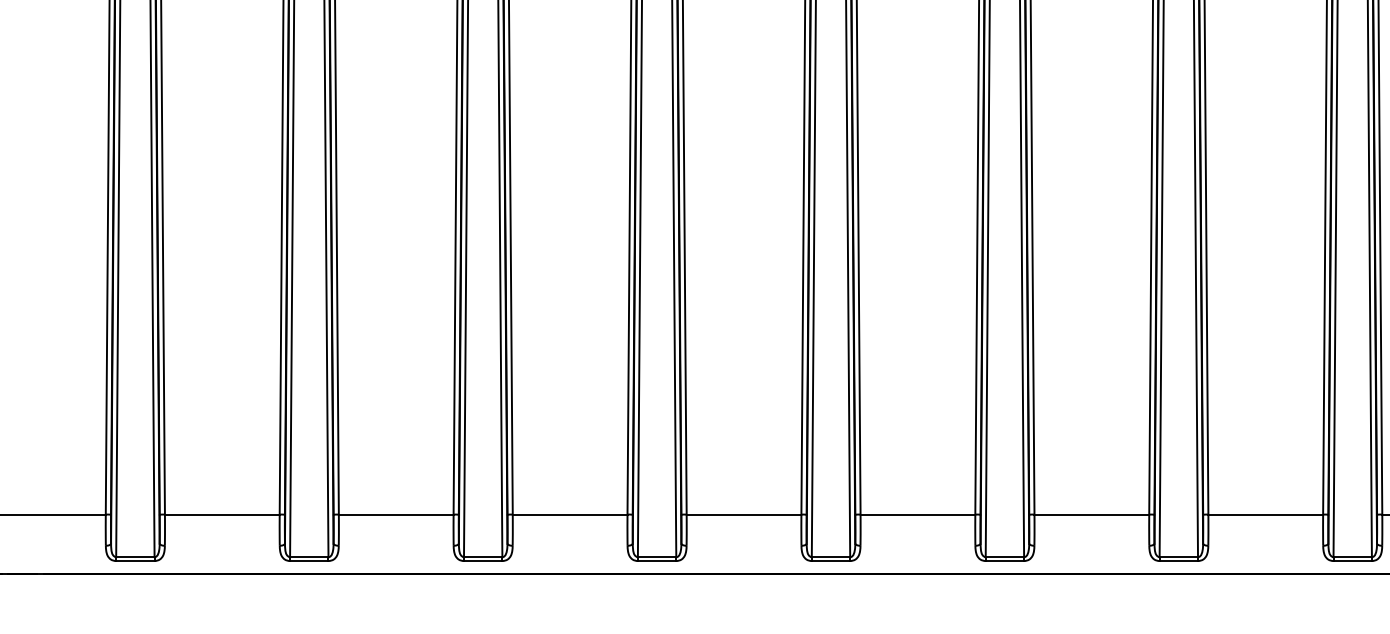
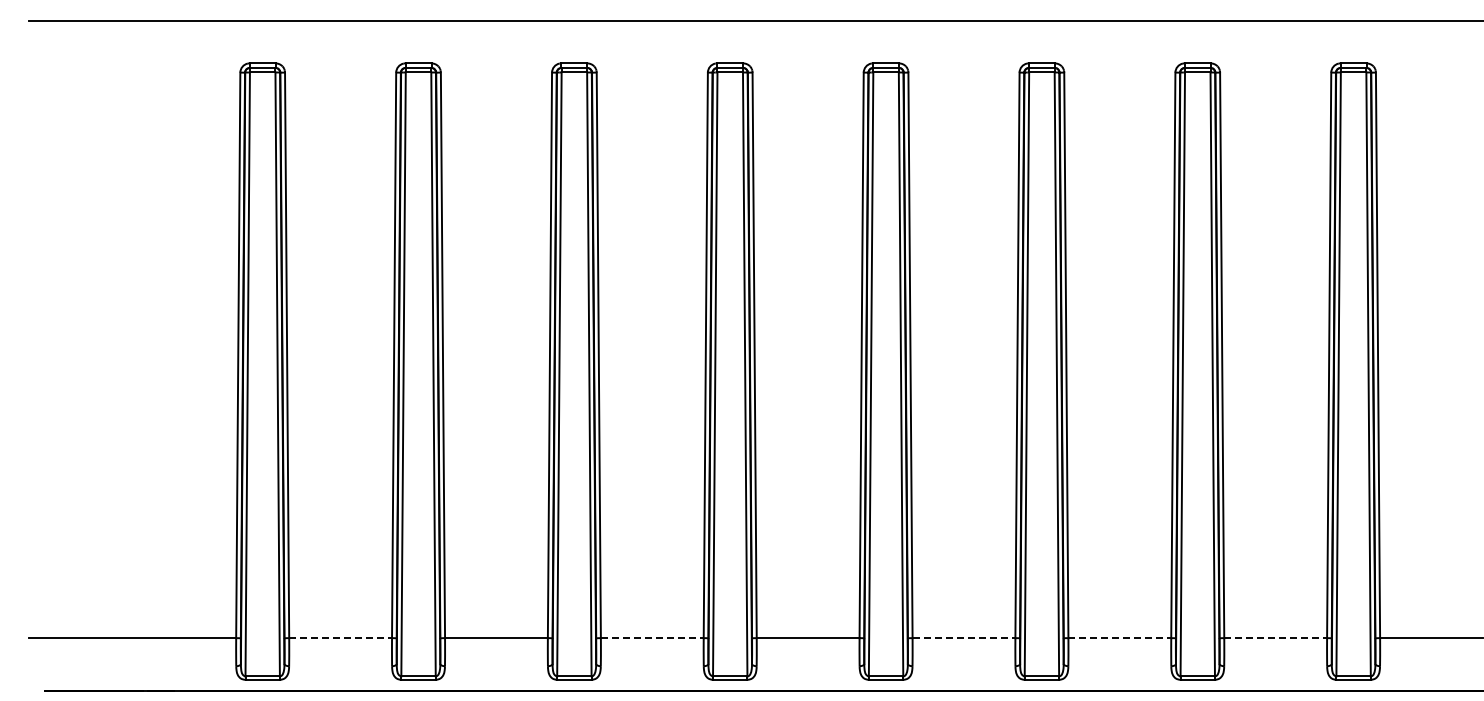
line: (223, 514) -> (341, 638), solid -> dashed
line: (570, 514) -> (652, 638), solid -> dashed
line: (918, 514) -> (964, 638), solid -> dashed
line: (1092, 514) -> (1120, 638), solid -> dashed
line: (1266, 514) -> (1276, 638), solid -> dashed

